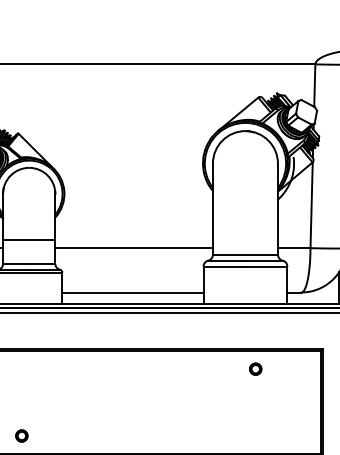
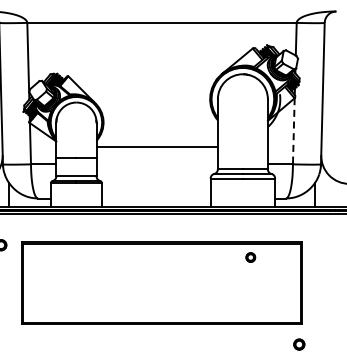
line: (311, 205) -> (293, 131), solid -> dashed
line: (133, 248) -> (156, 147), moved
line: (131, 292) -> (155, 198), removed
part: (21, 435) -> (70, 308), removed

